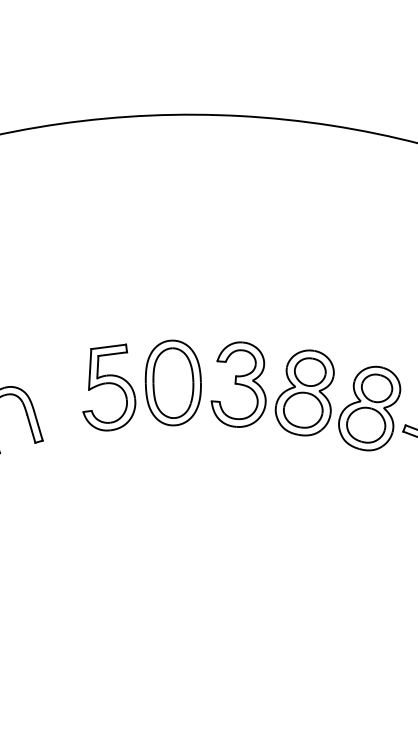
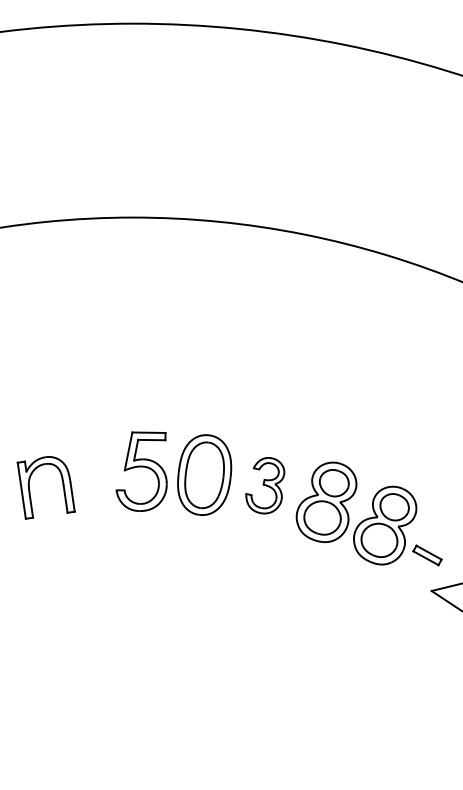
part: (238, 384) -> (265, 485), size x0.7

